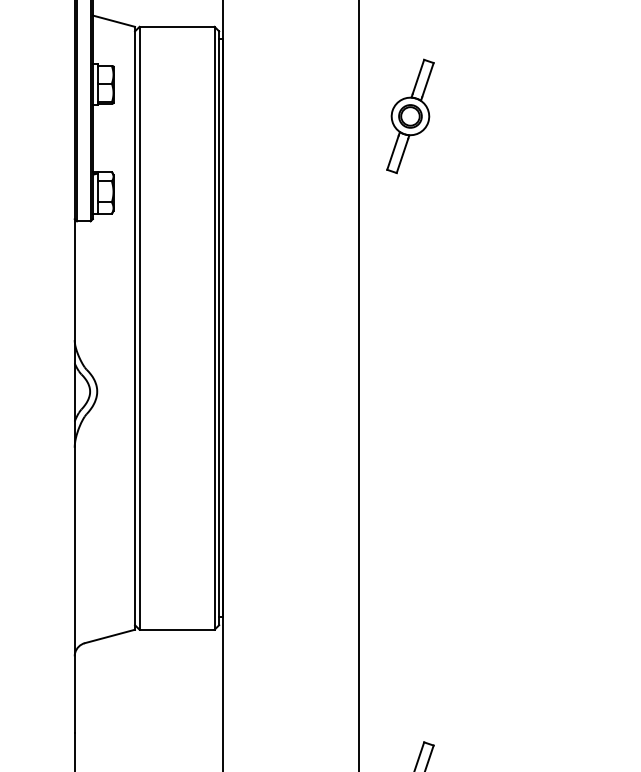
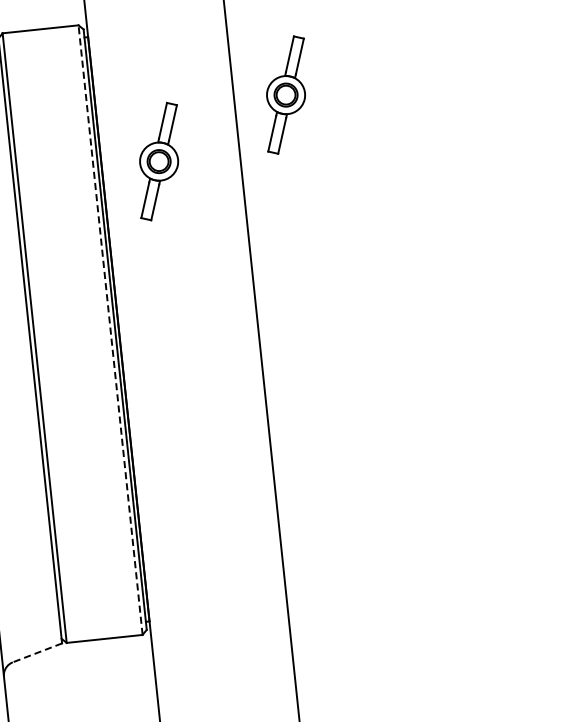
part: (279, 168) -> (159, 161), added
line: (214, 327) -> (110, 329), solid -> dashed
line: (109, 636) -> (37, 652), solid -> dashed

